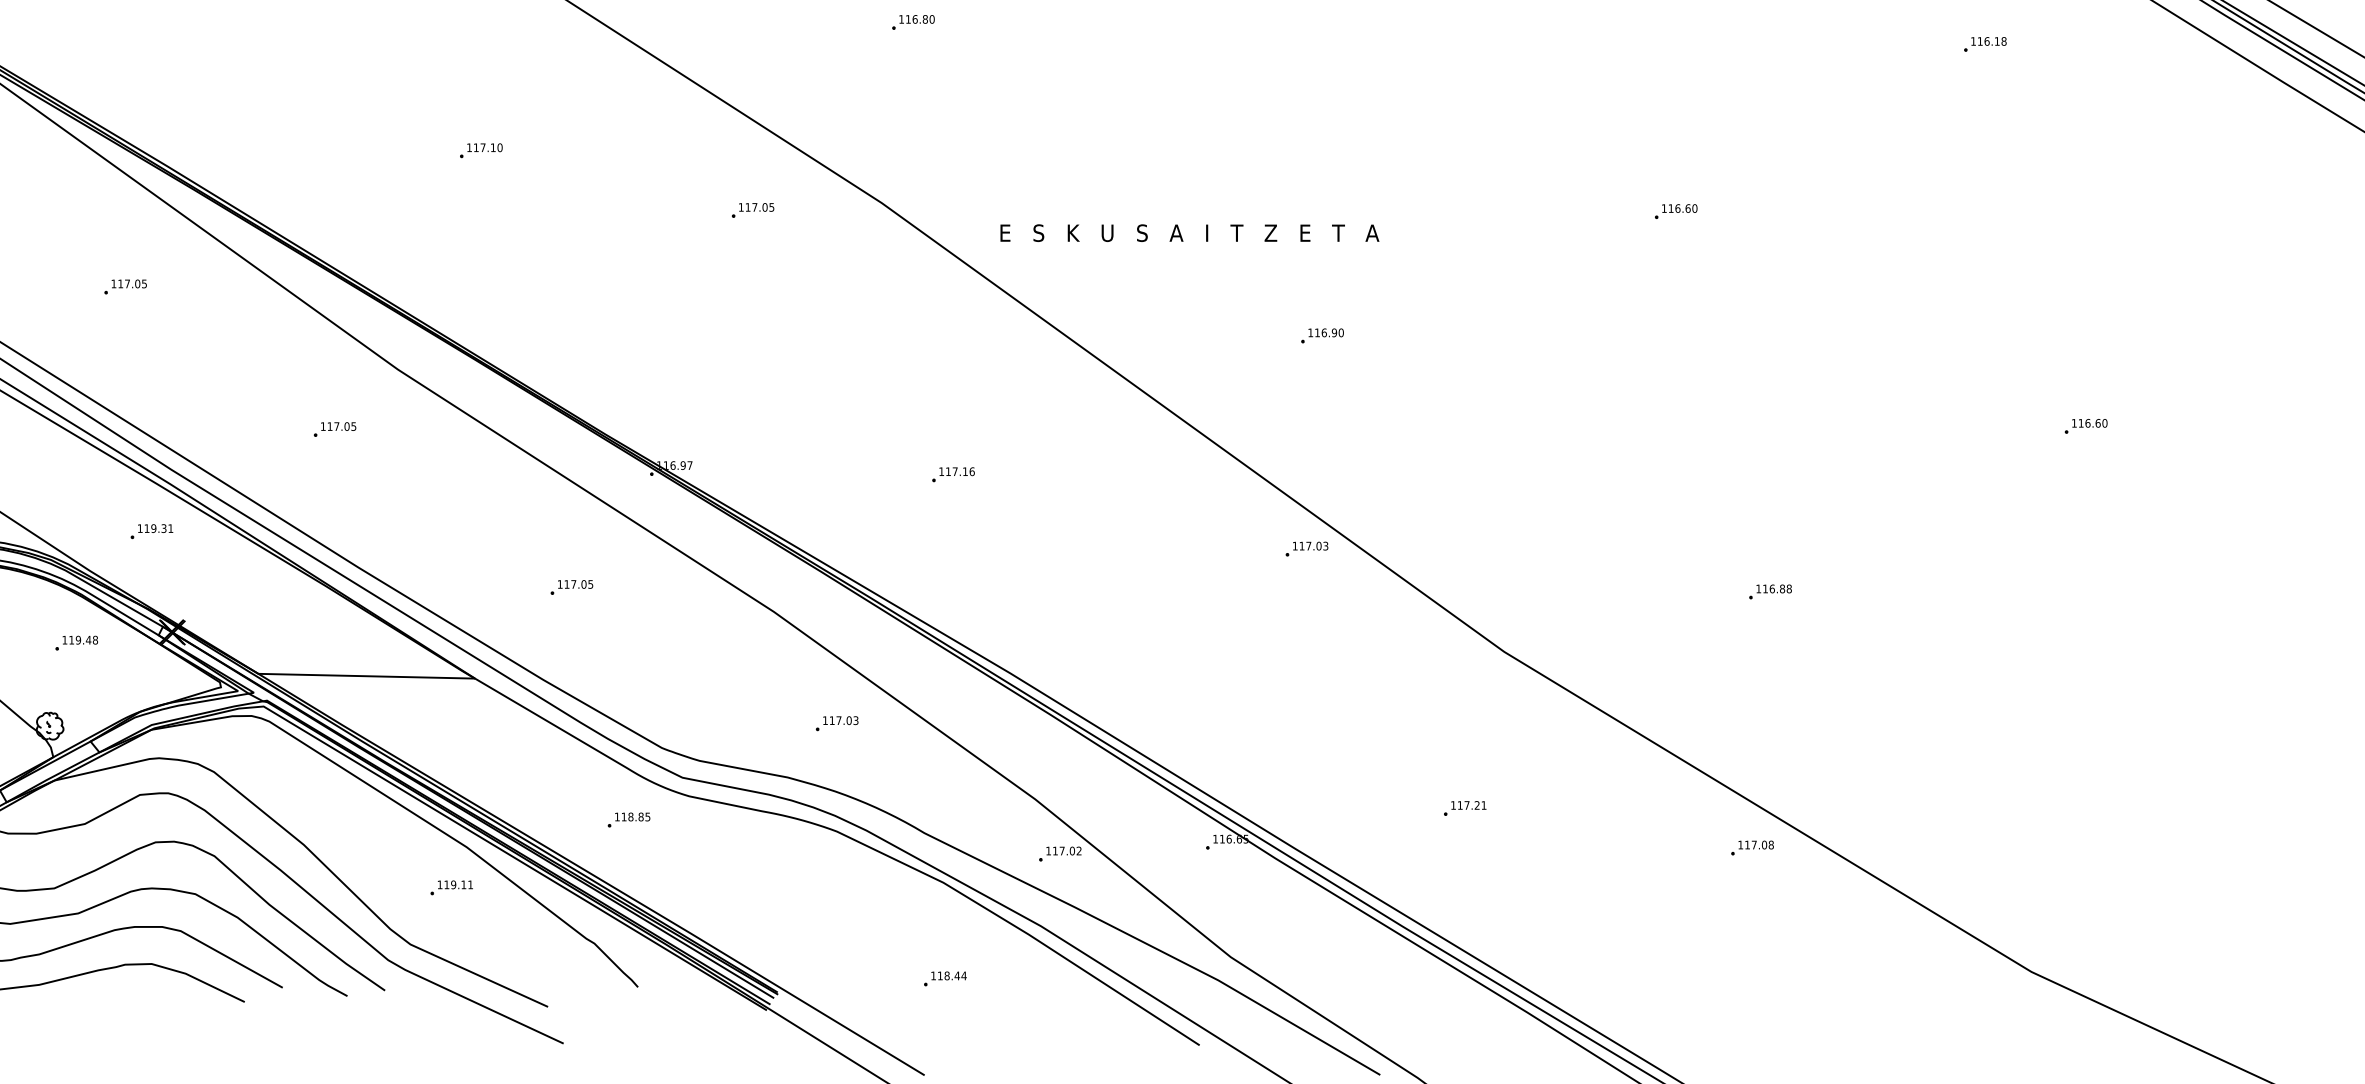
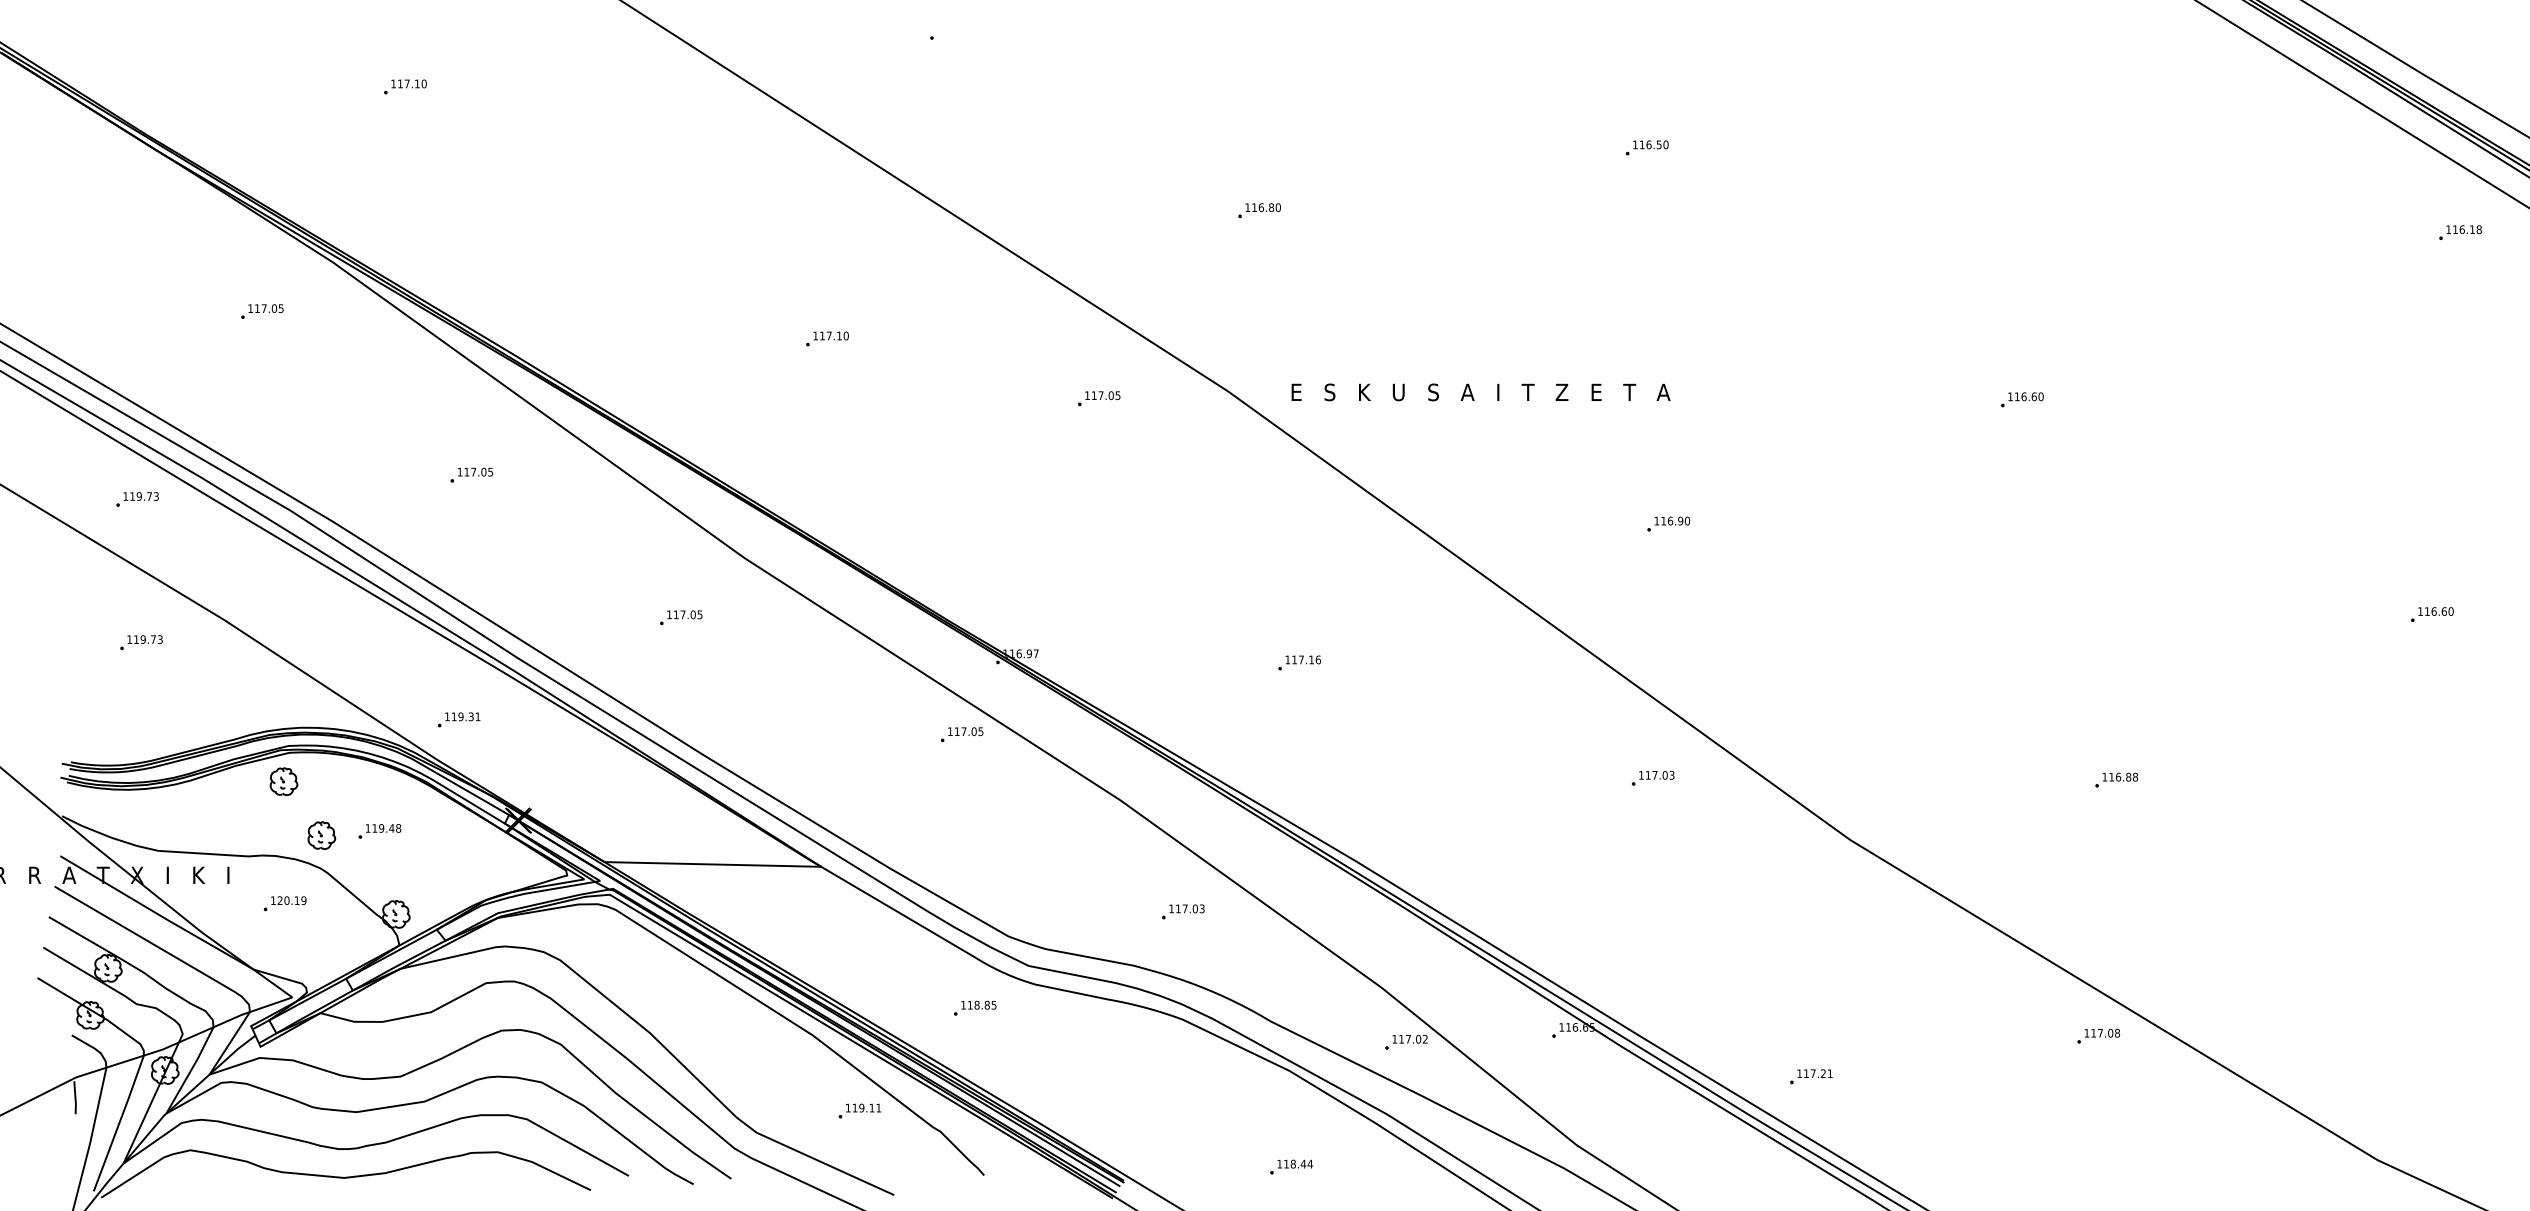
part: (1985, 44) -> (2460, 232), moved
text: (1189, 233) -> (1480, 392), moved
part: (151, 531) -> (458, 719), moved
part: (1307, 549) -> (1653, 778), moved
part: (571, 587) -> (961, 734), moved
part: (76, 643) -> (379, 831), moved
part: (1465, 808) -> (1811, 1076), moved
part: (451, 887) -> (859, 1110), moved

